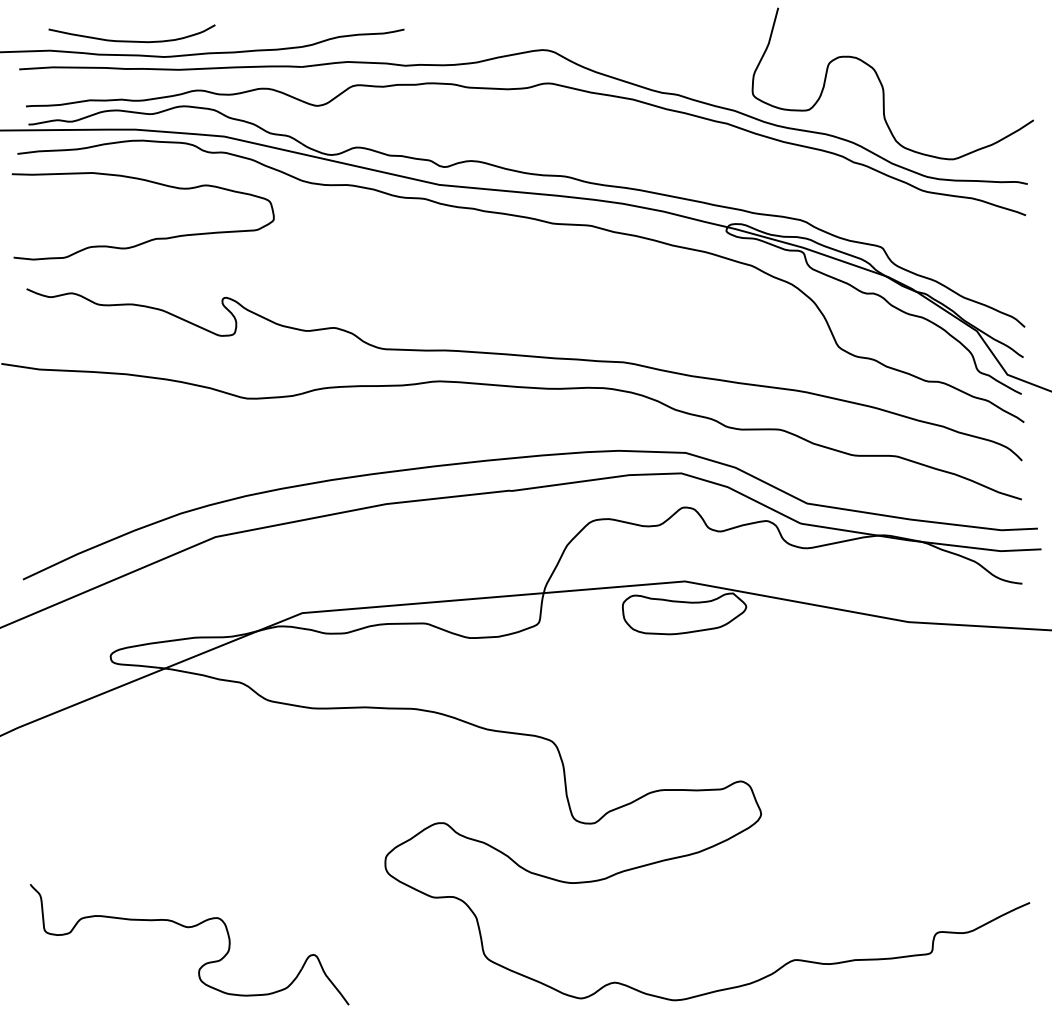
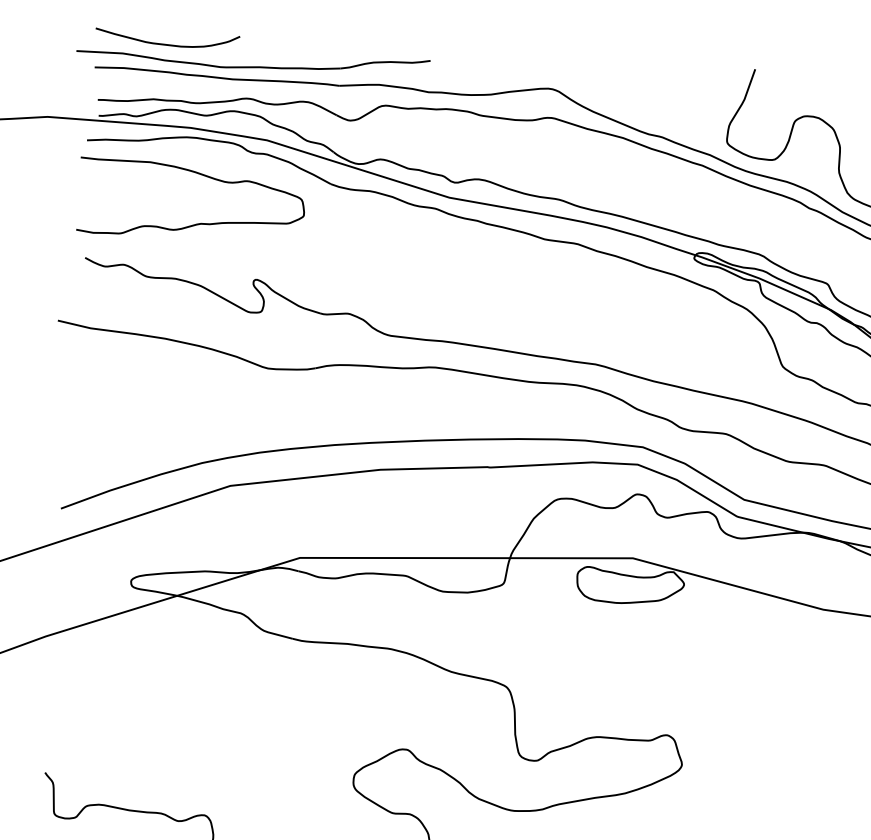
curve: (131, 40) -> (166, 43), moved

